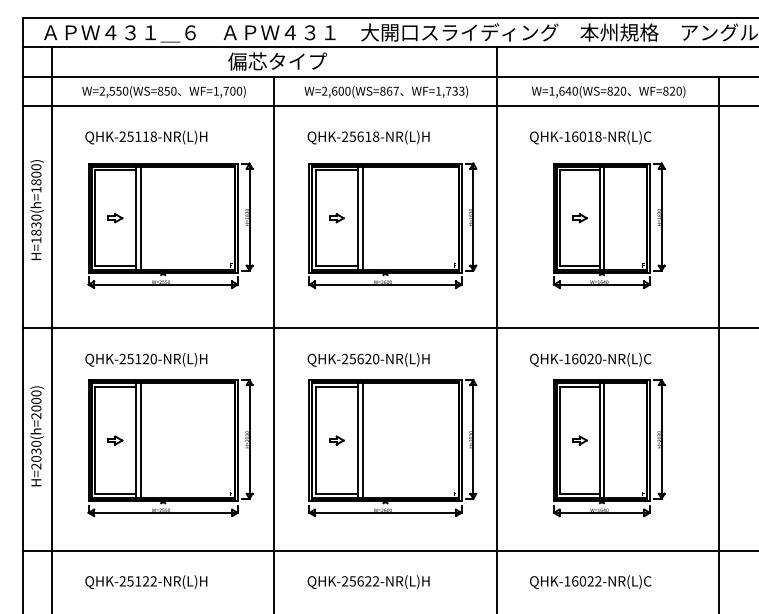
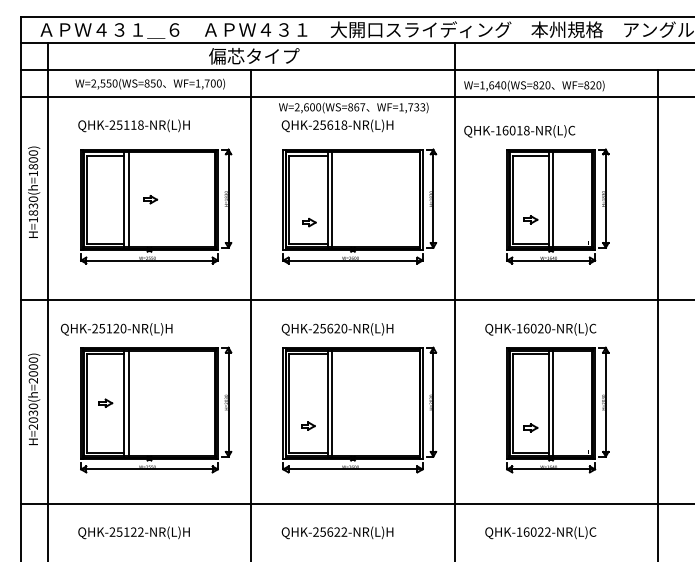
text: (385, 91) -> (352, 107), moved
text: (608, 91) -> (534, 85), moved
text: (590, 137) -> (519, 131), moved
part: (115, 218) -> (150, 199), moved
part: (336, 218) -> (309, 222), moved
part: (579, 218) -> (530, 220), moved
text: (146, 359) -> (116, 329), moved
part: (336, 440) -> (308, 426), moved
part: (579, 440) -> (530, 427), moved

